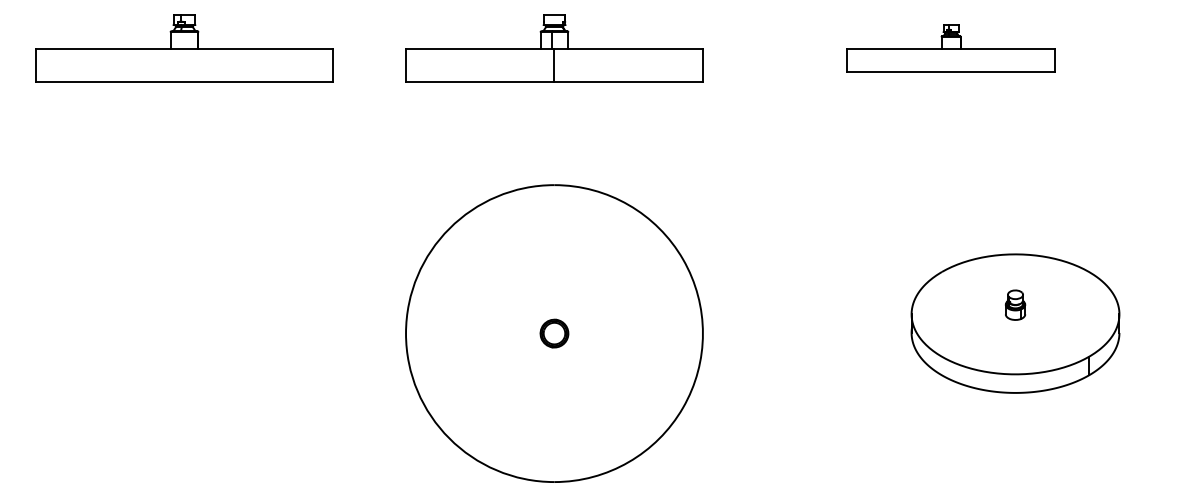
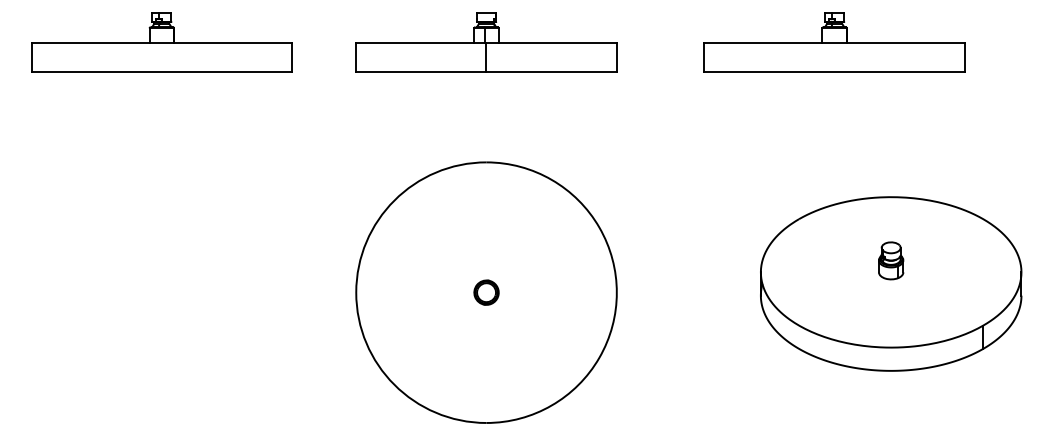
part: (951, 48) -> (834, 42), size x1.43
part: (1015, 323) -> (891, 283), size x1.43

